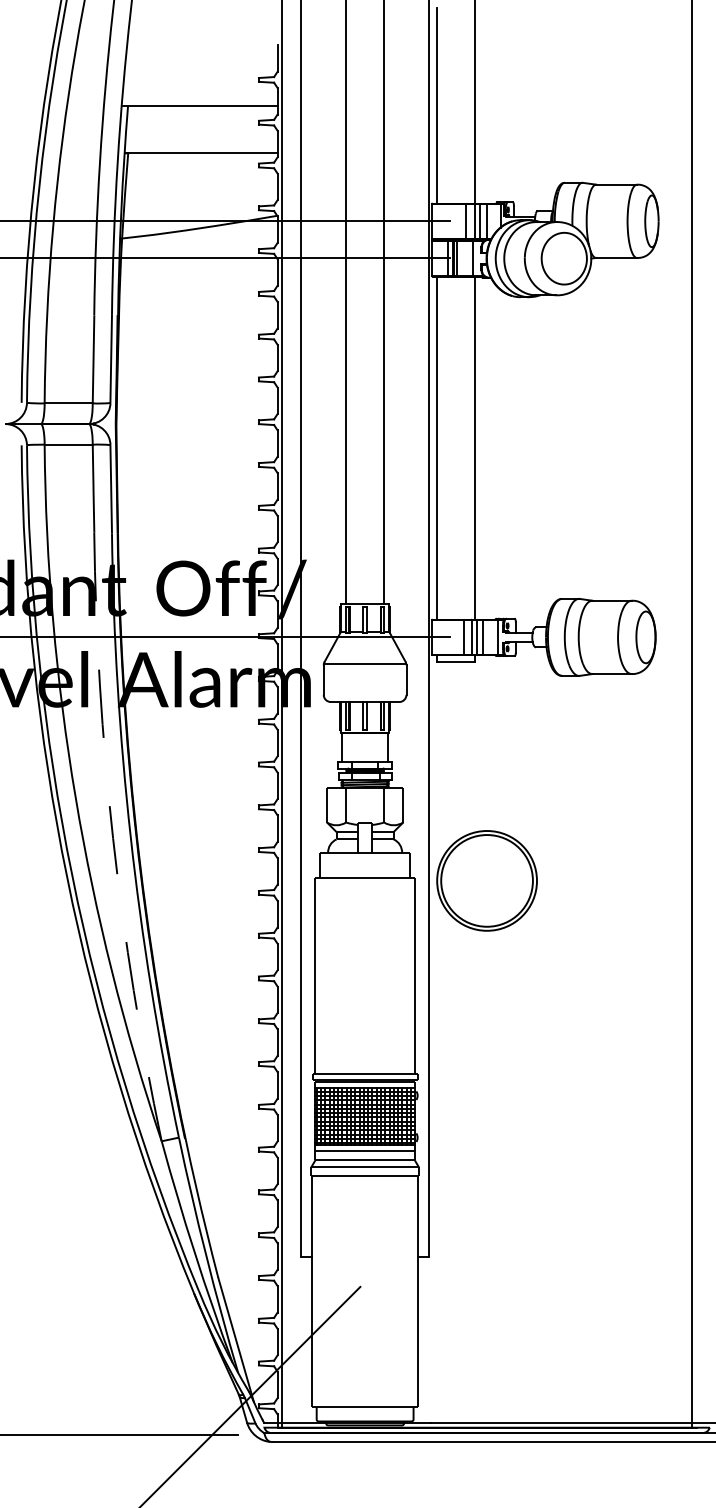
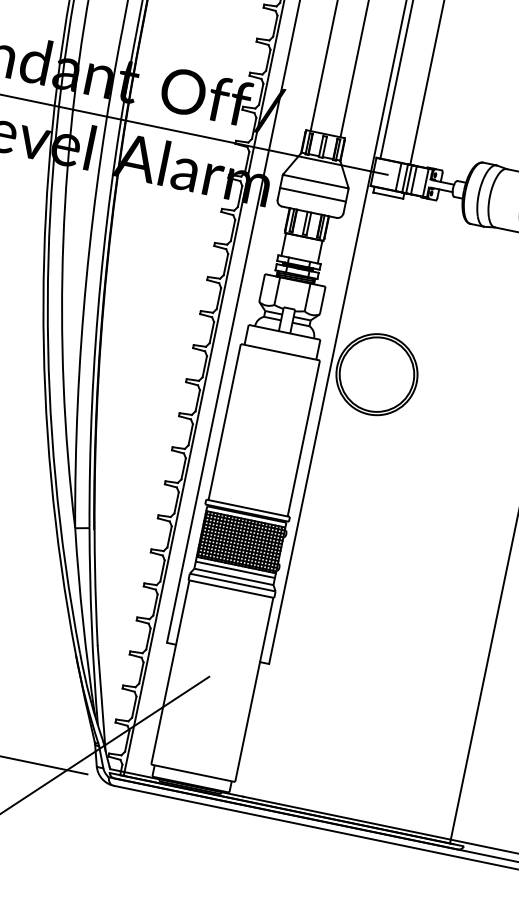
line: (364, 680) -> (312, 195), added
arc: (113, 838) -> (86, 279), dashed -> solid

